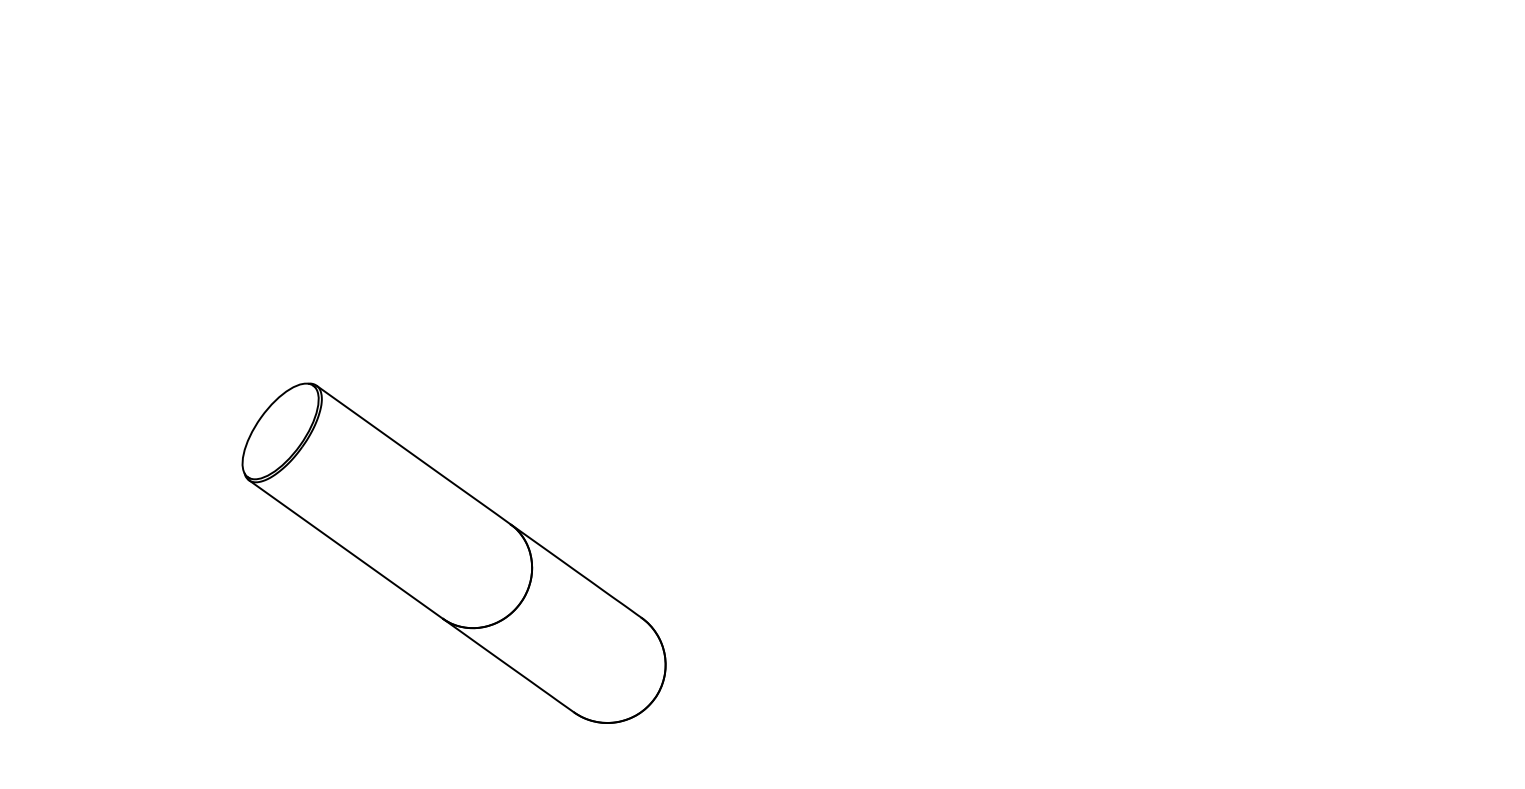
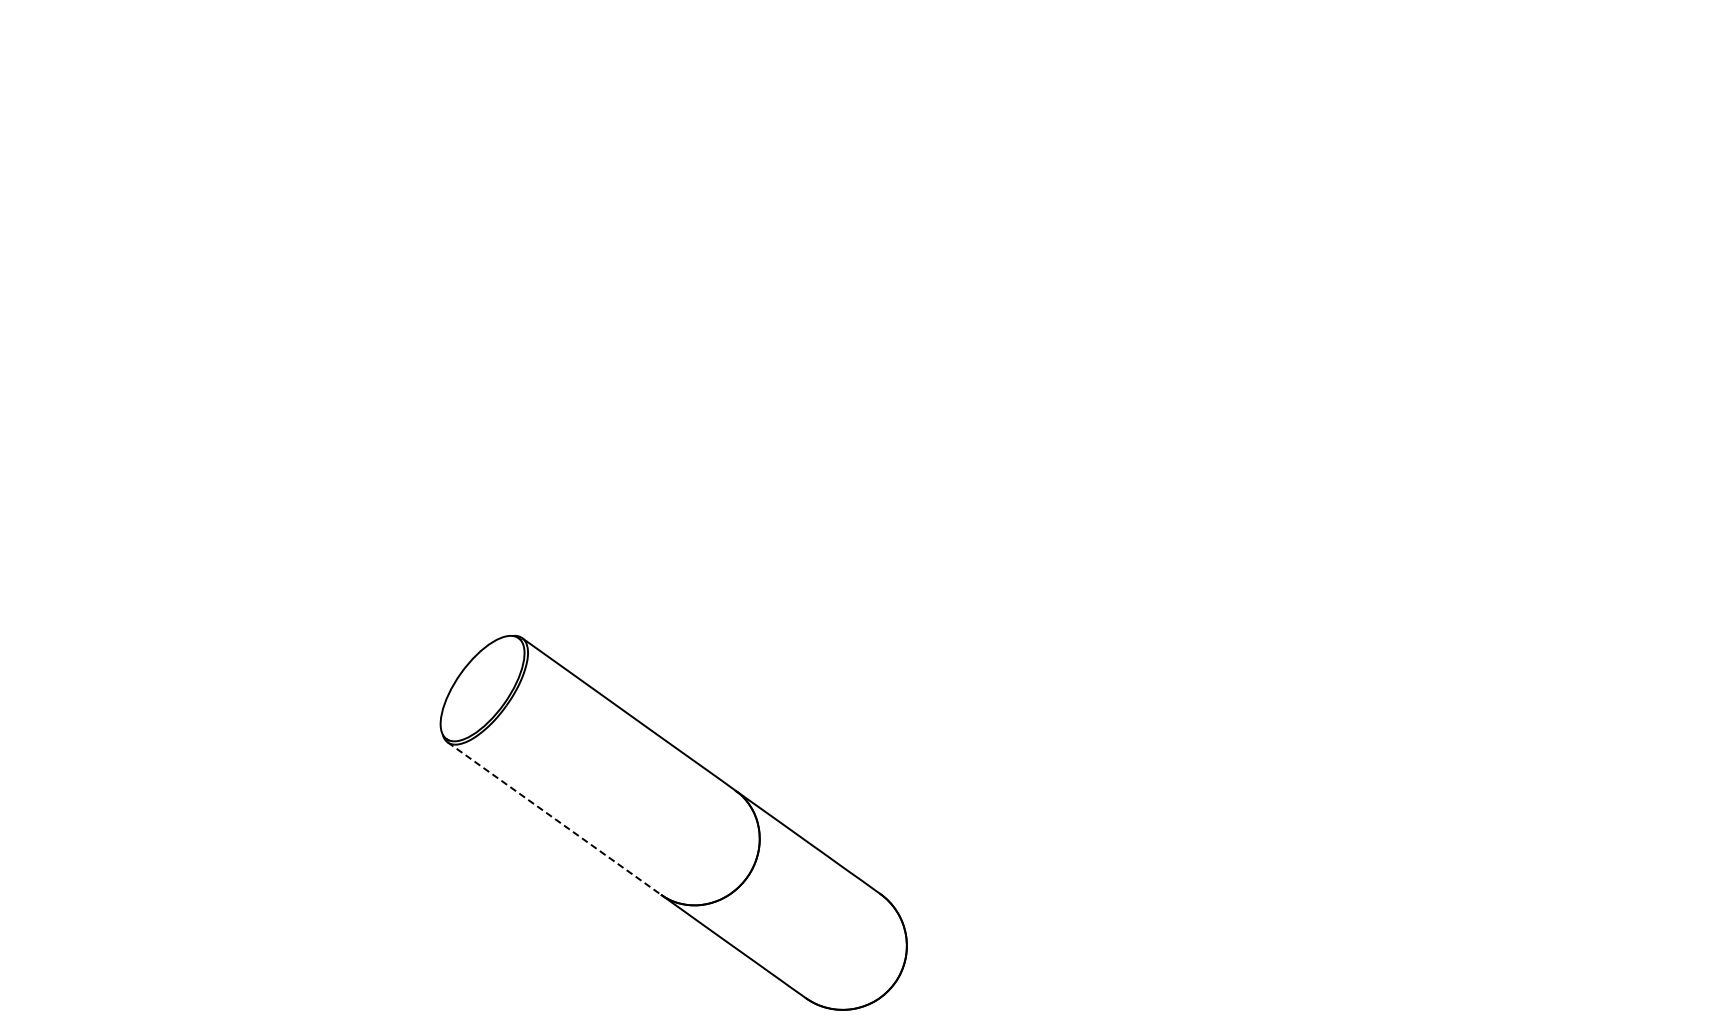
line: (345, 549) -> (554, 818), solid -> dashed

